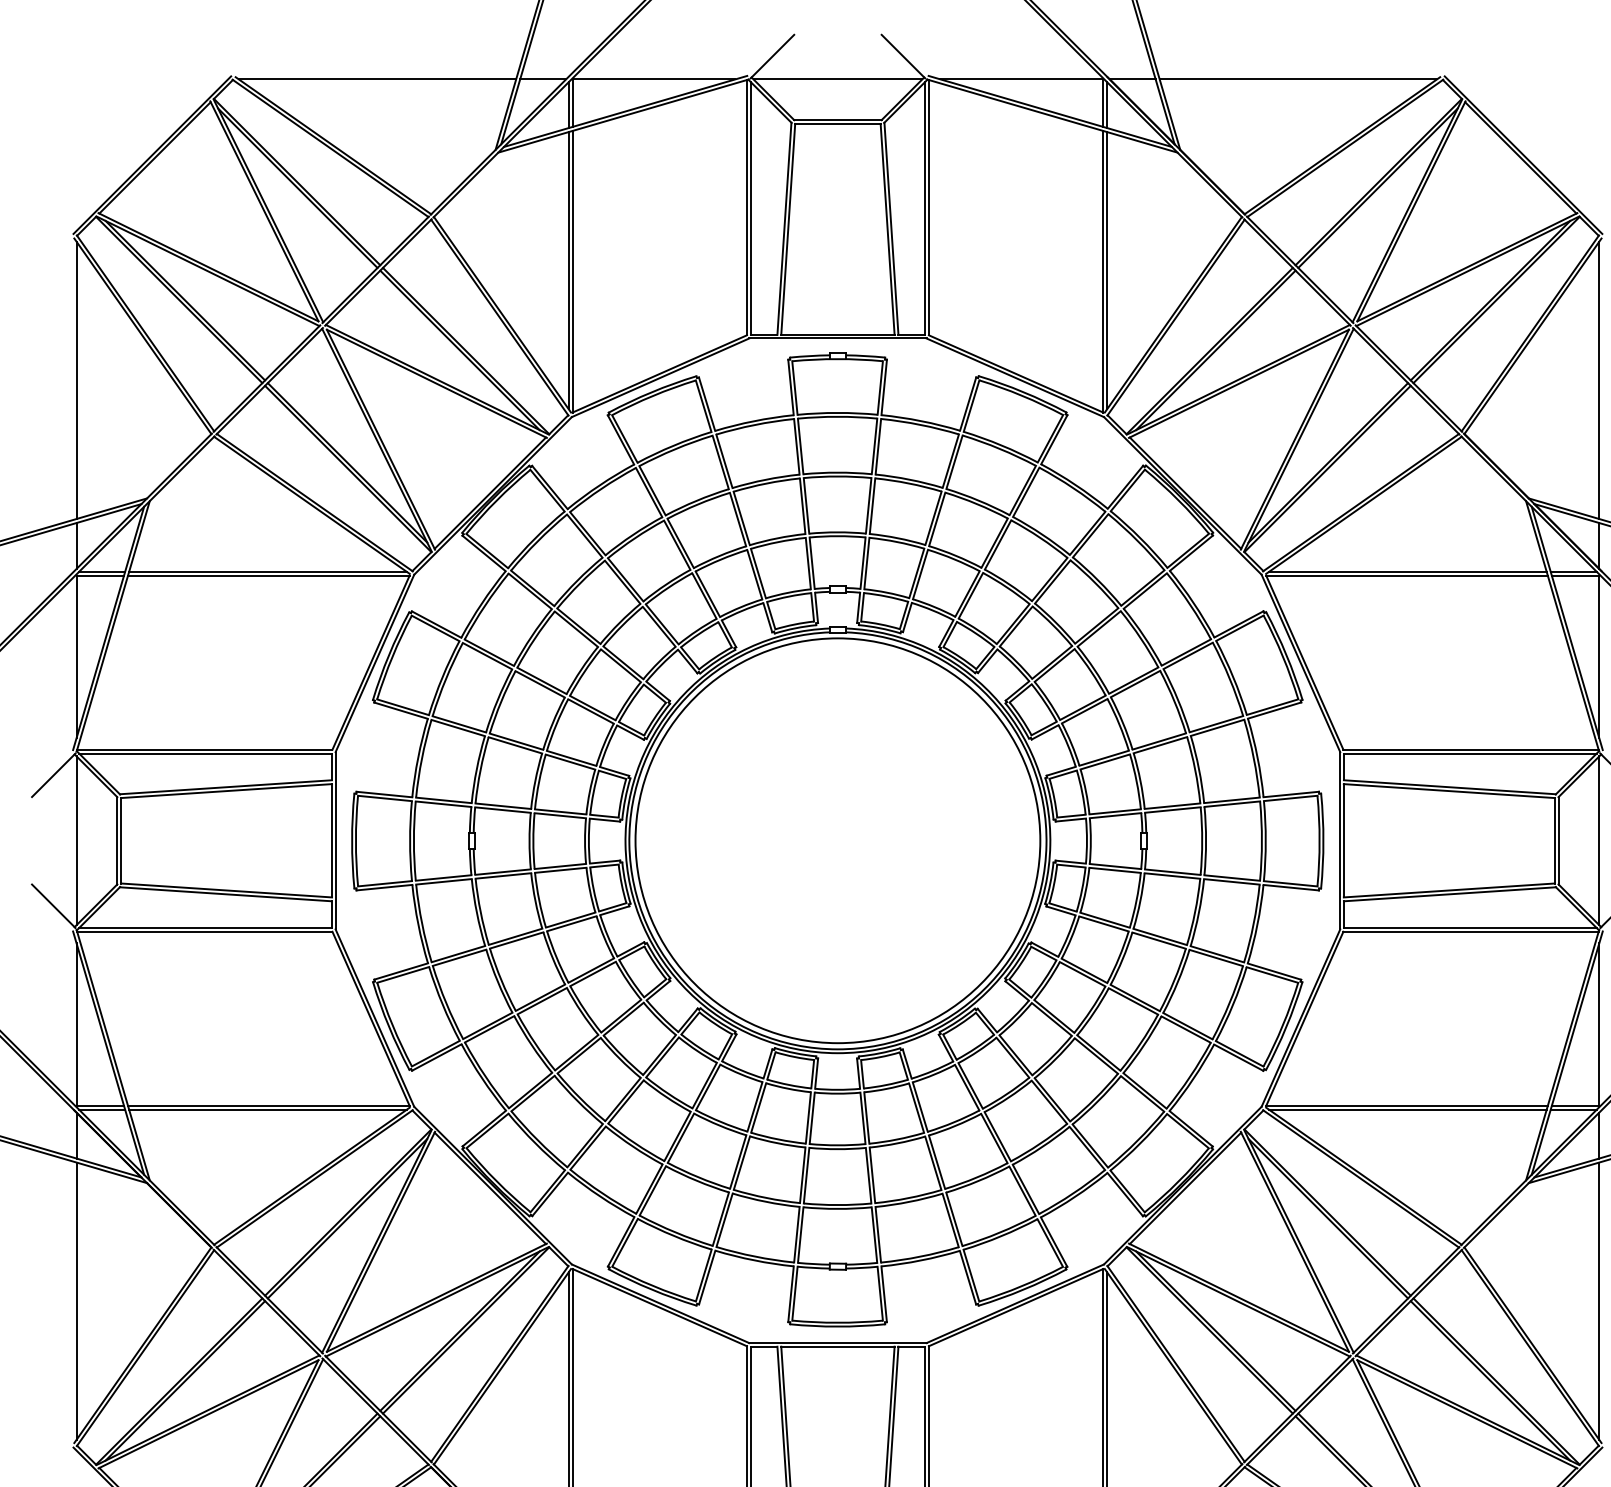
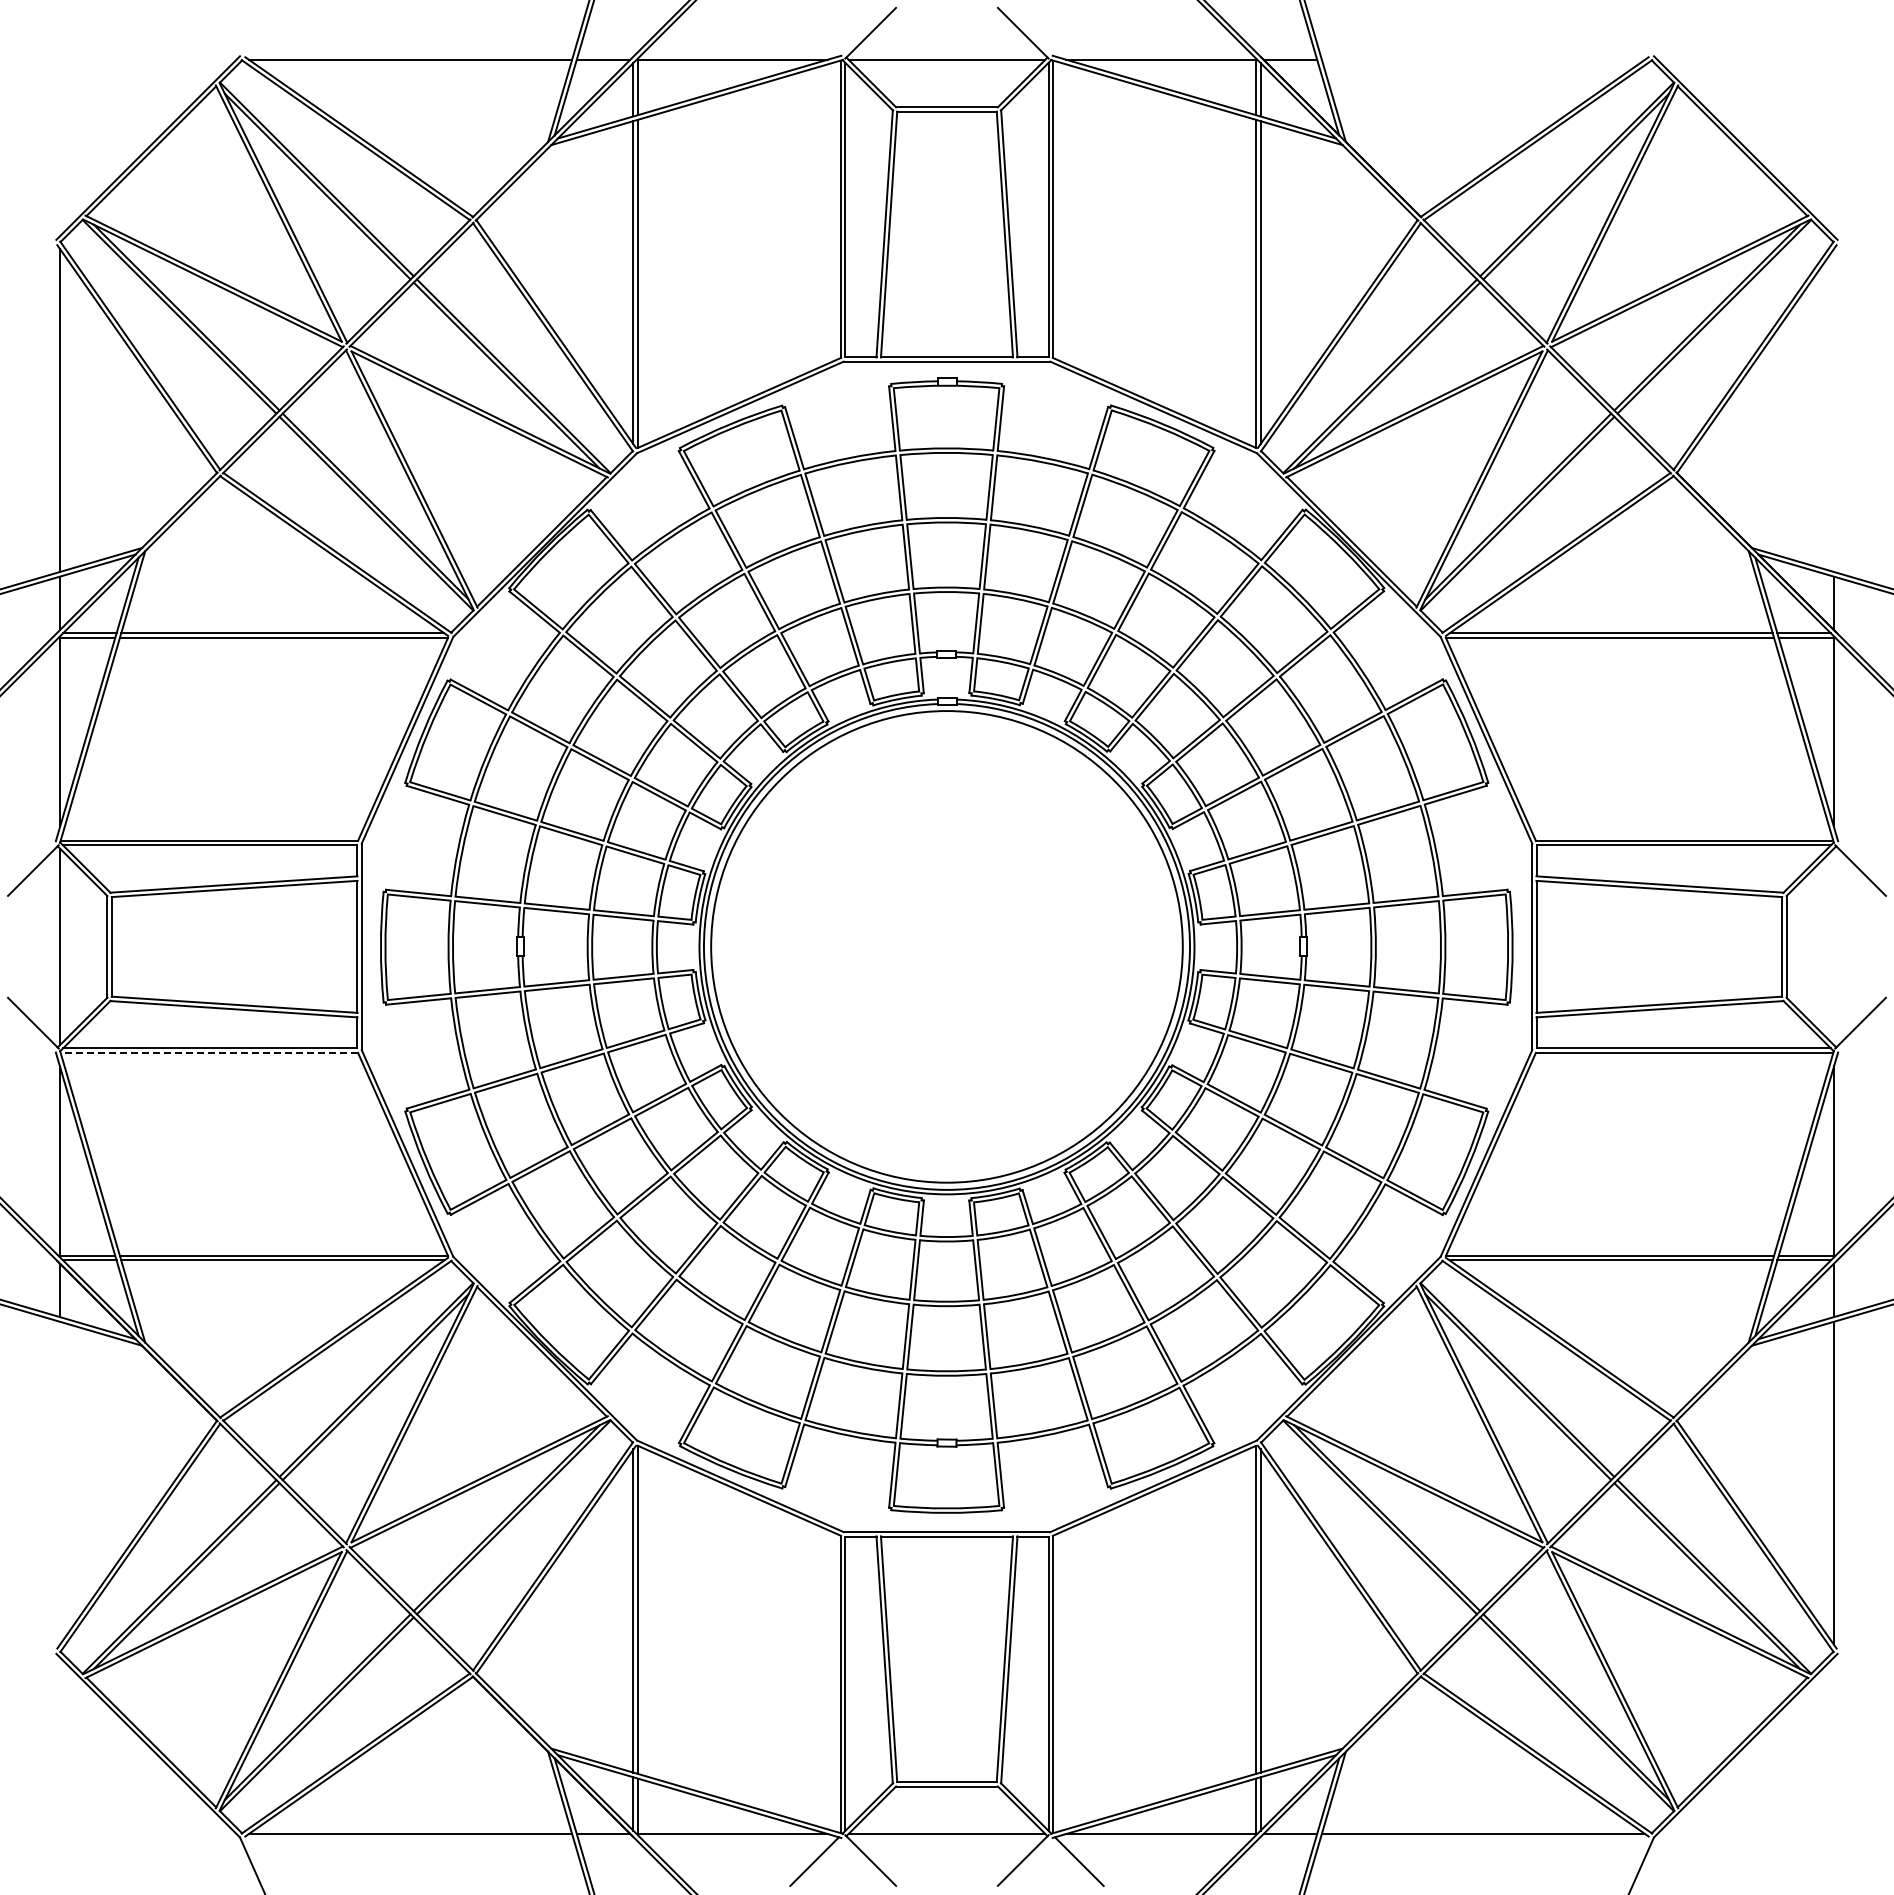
line: (1297, 79) -> (1482, 59), removed
line: (1599, 380) -> (1834, 410), removed
line: (1599, 840) -> (1834, 946), removed
line: (204, 931) -> (209, 1052), solid -> dashed
line: (76, 1300) -> (59, 1482), removed

